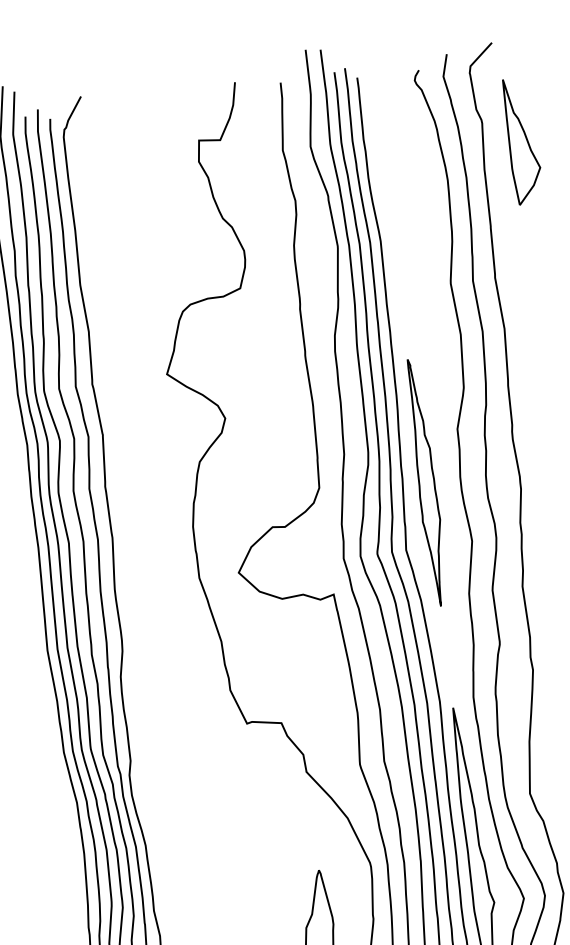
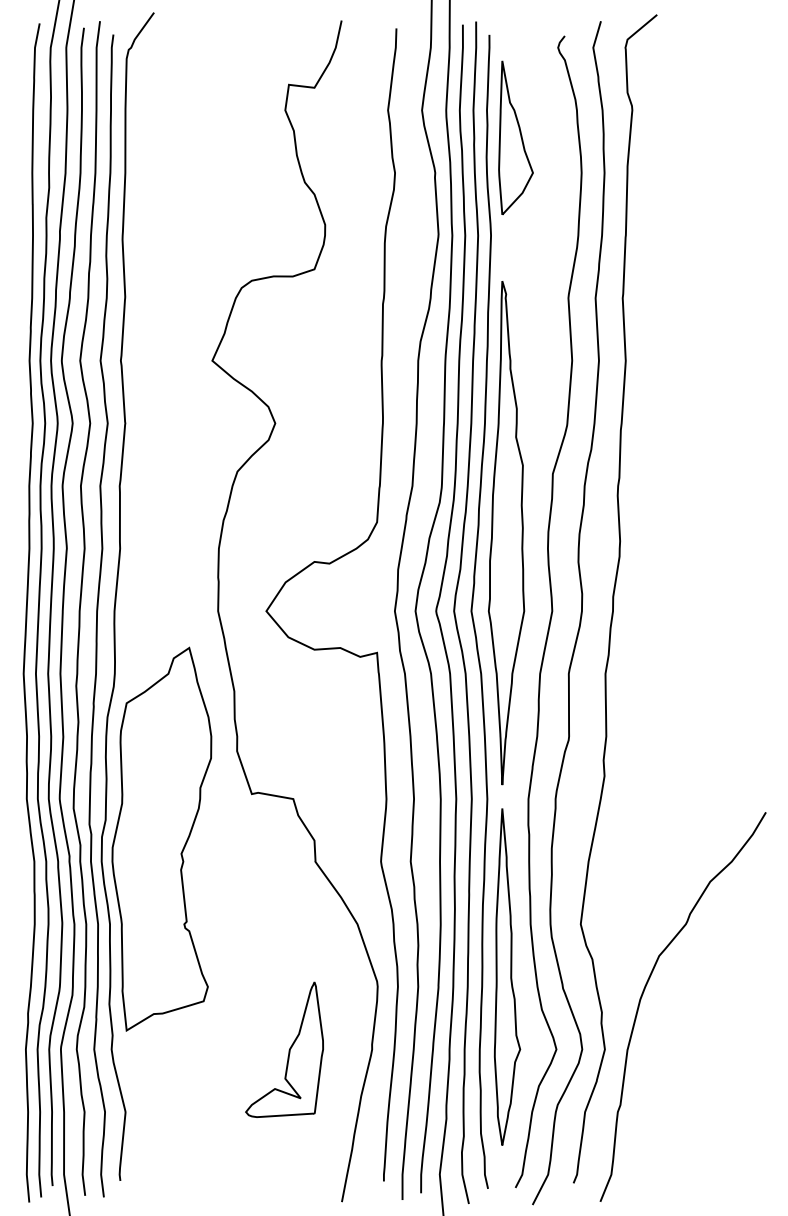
part: (522, 140) -> (515, 137), moved
part: (426, 482) -> (506, 533), size x1.67
part: (178, 769) -> (161, 838), added

